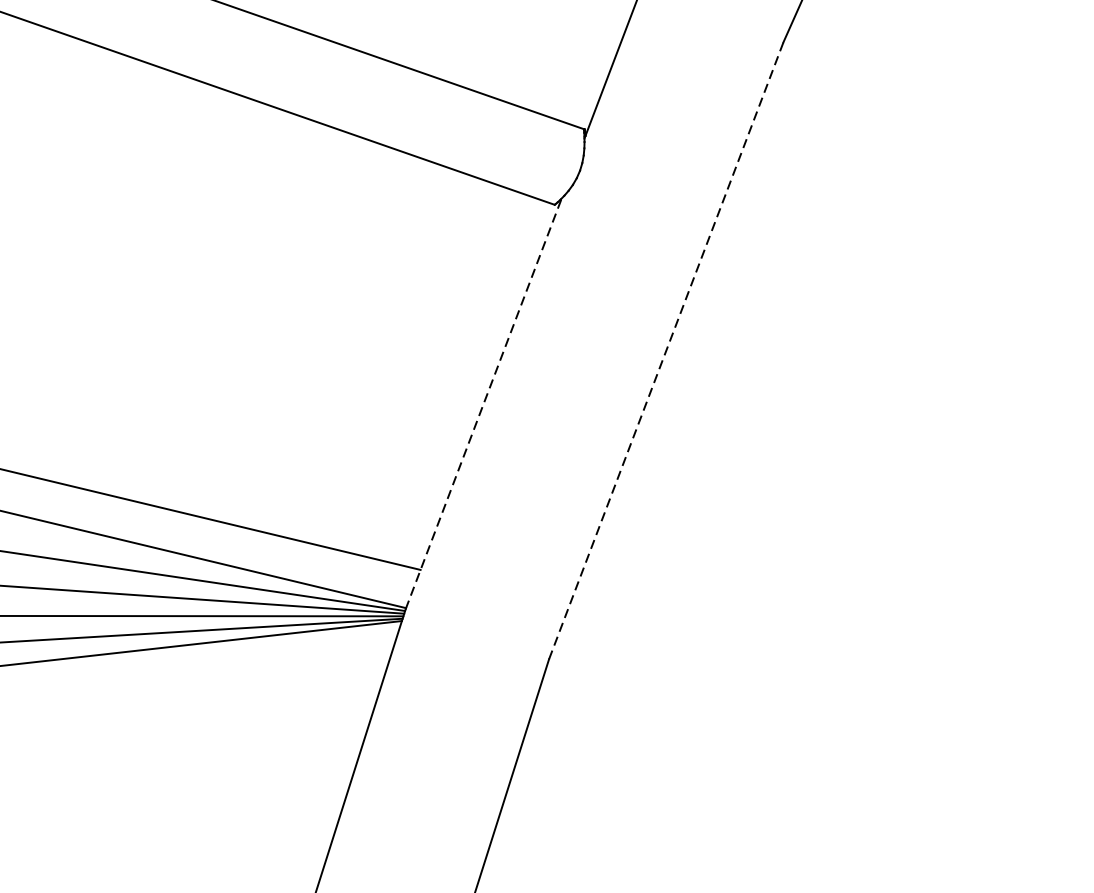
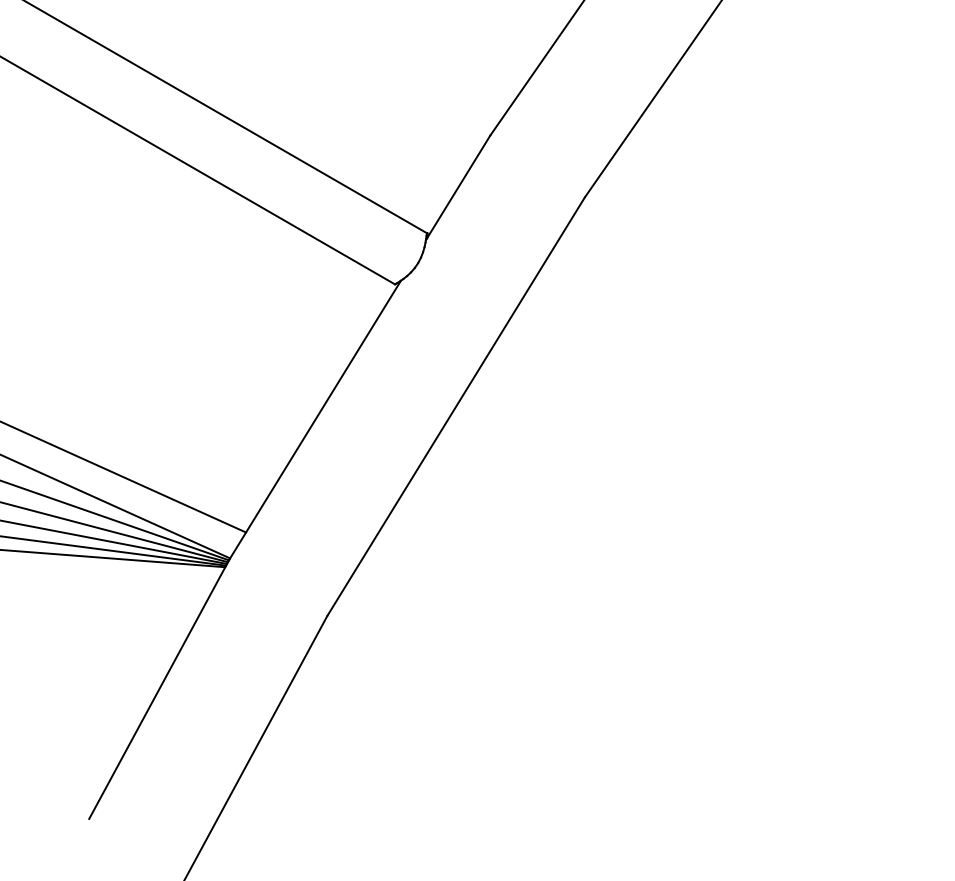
line: (666, 350) -> (456, 406), dashed -> solid
line: (483, 403) -> (315, 419), dashed -> solid

